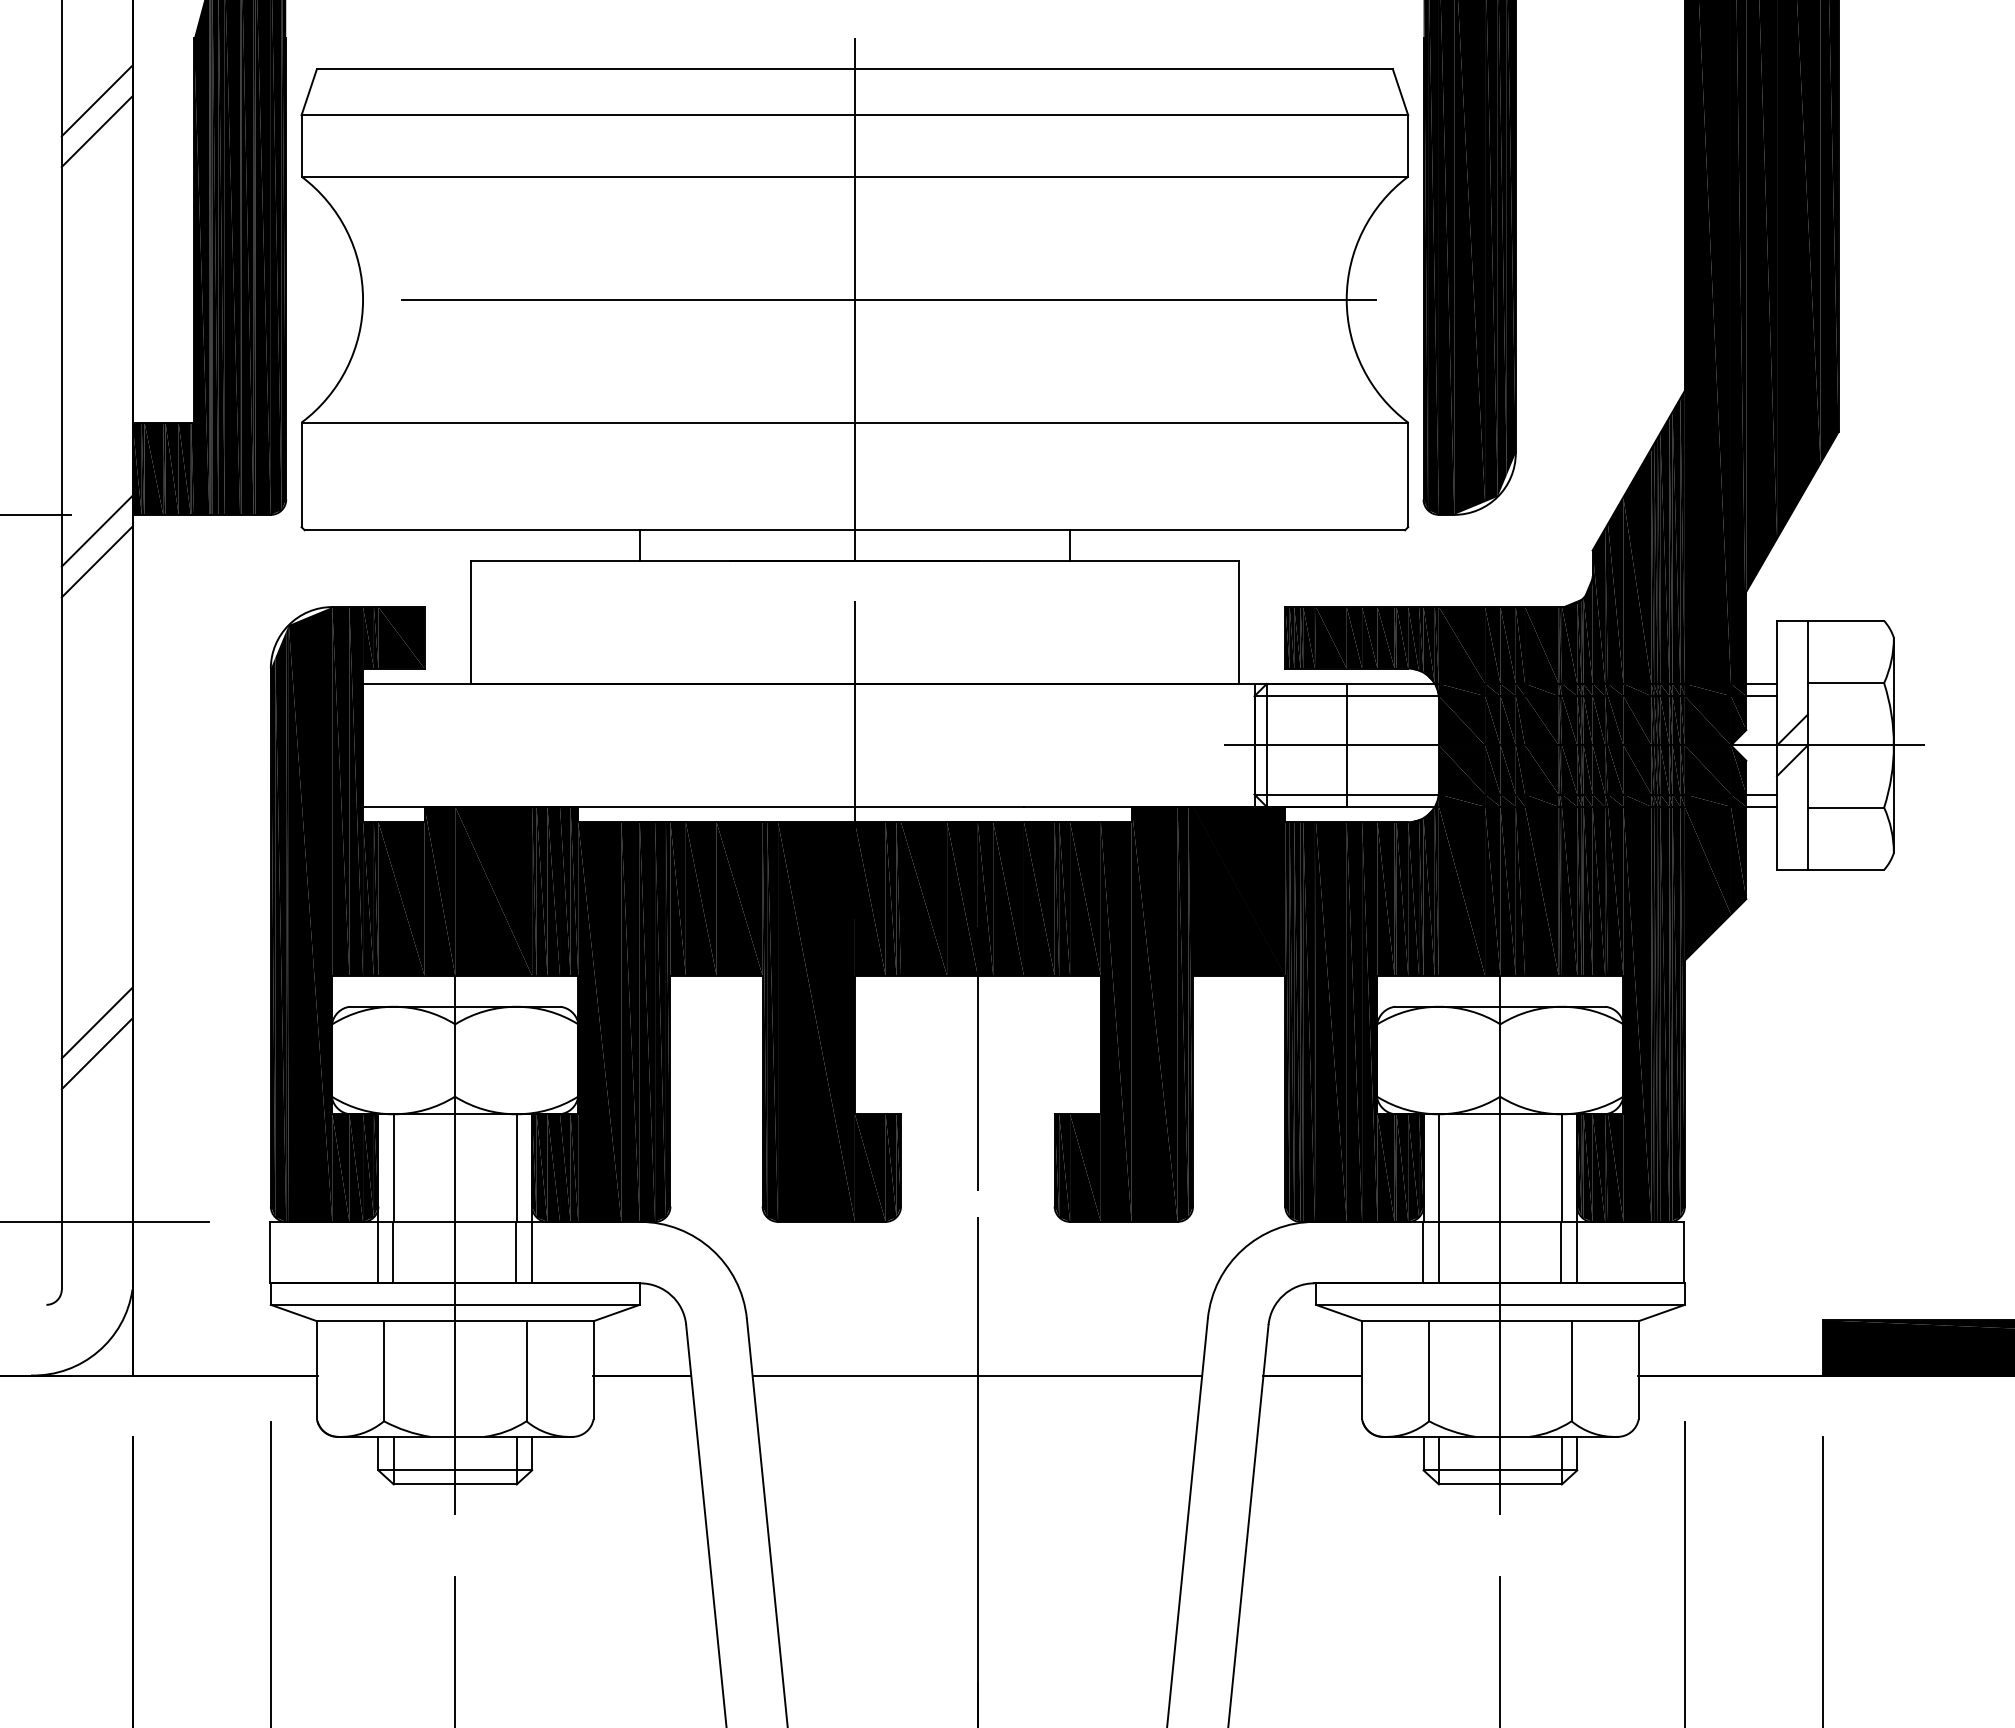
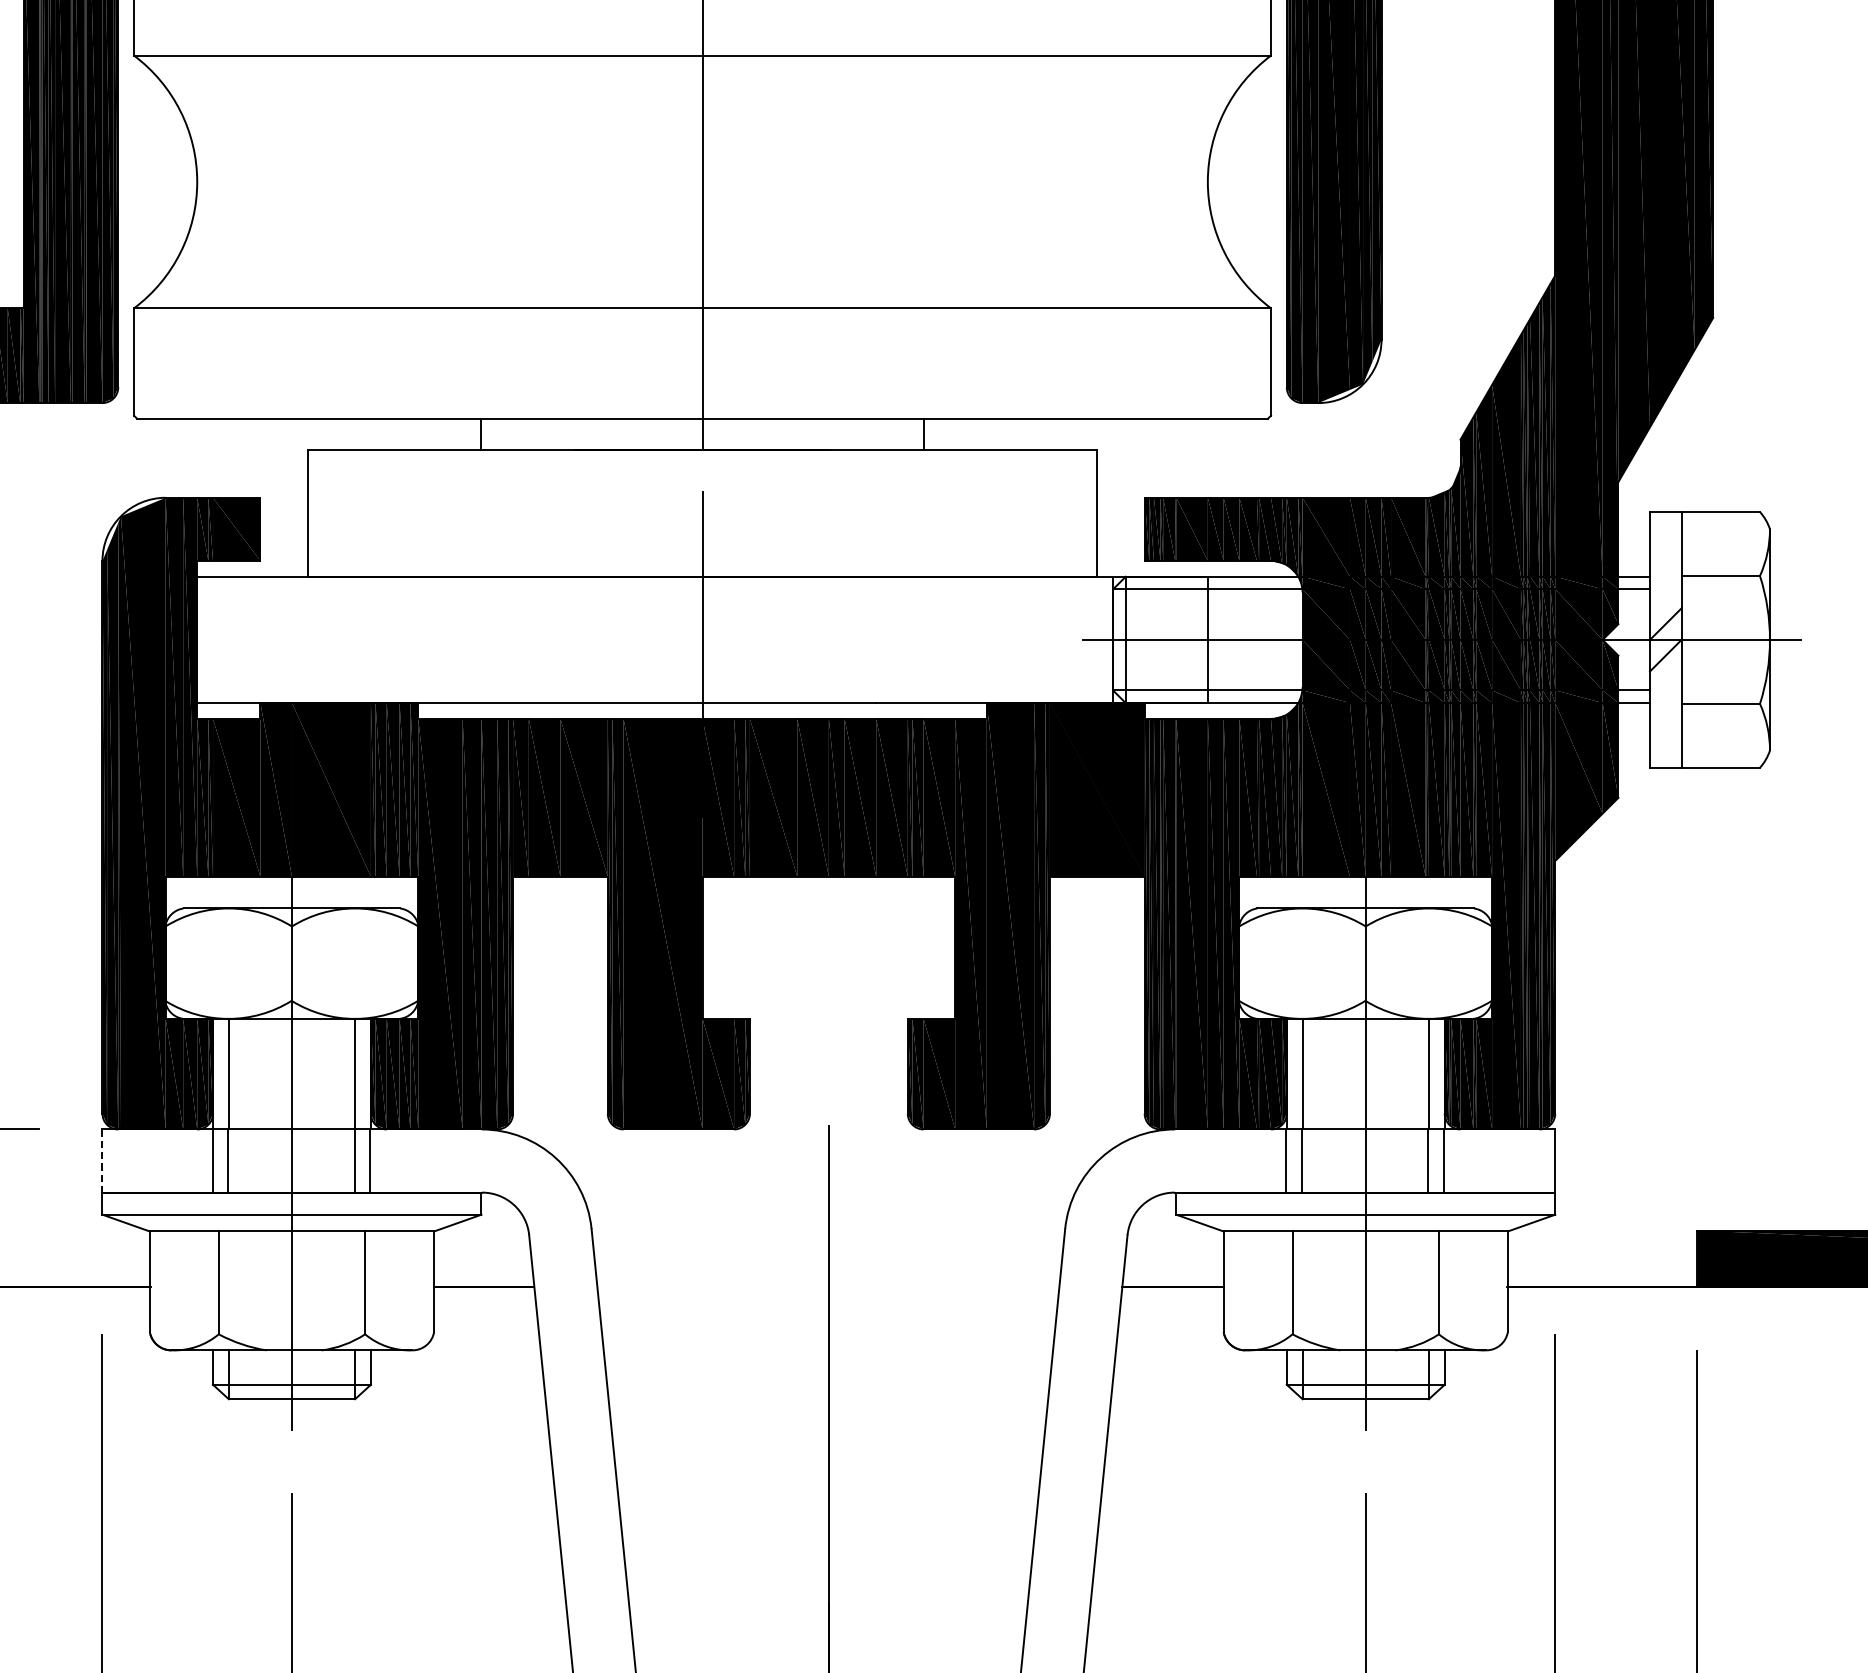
line: (854, 299) -> (702, 181), removed
line: (977, 1058) -> (828, 961), removed
line: (270, 1252) -> (102, 1160), solid -> dashed
line: (977, 1375) -> (828, 1287), removed

